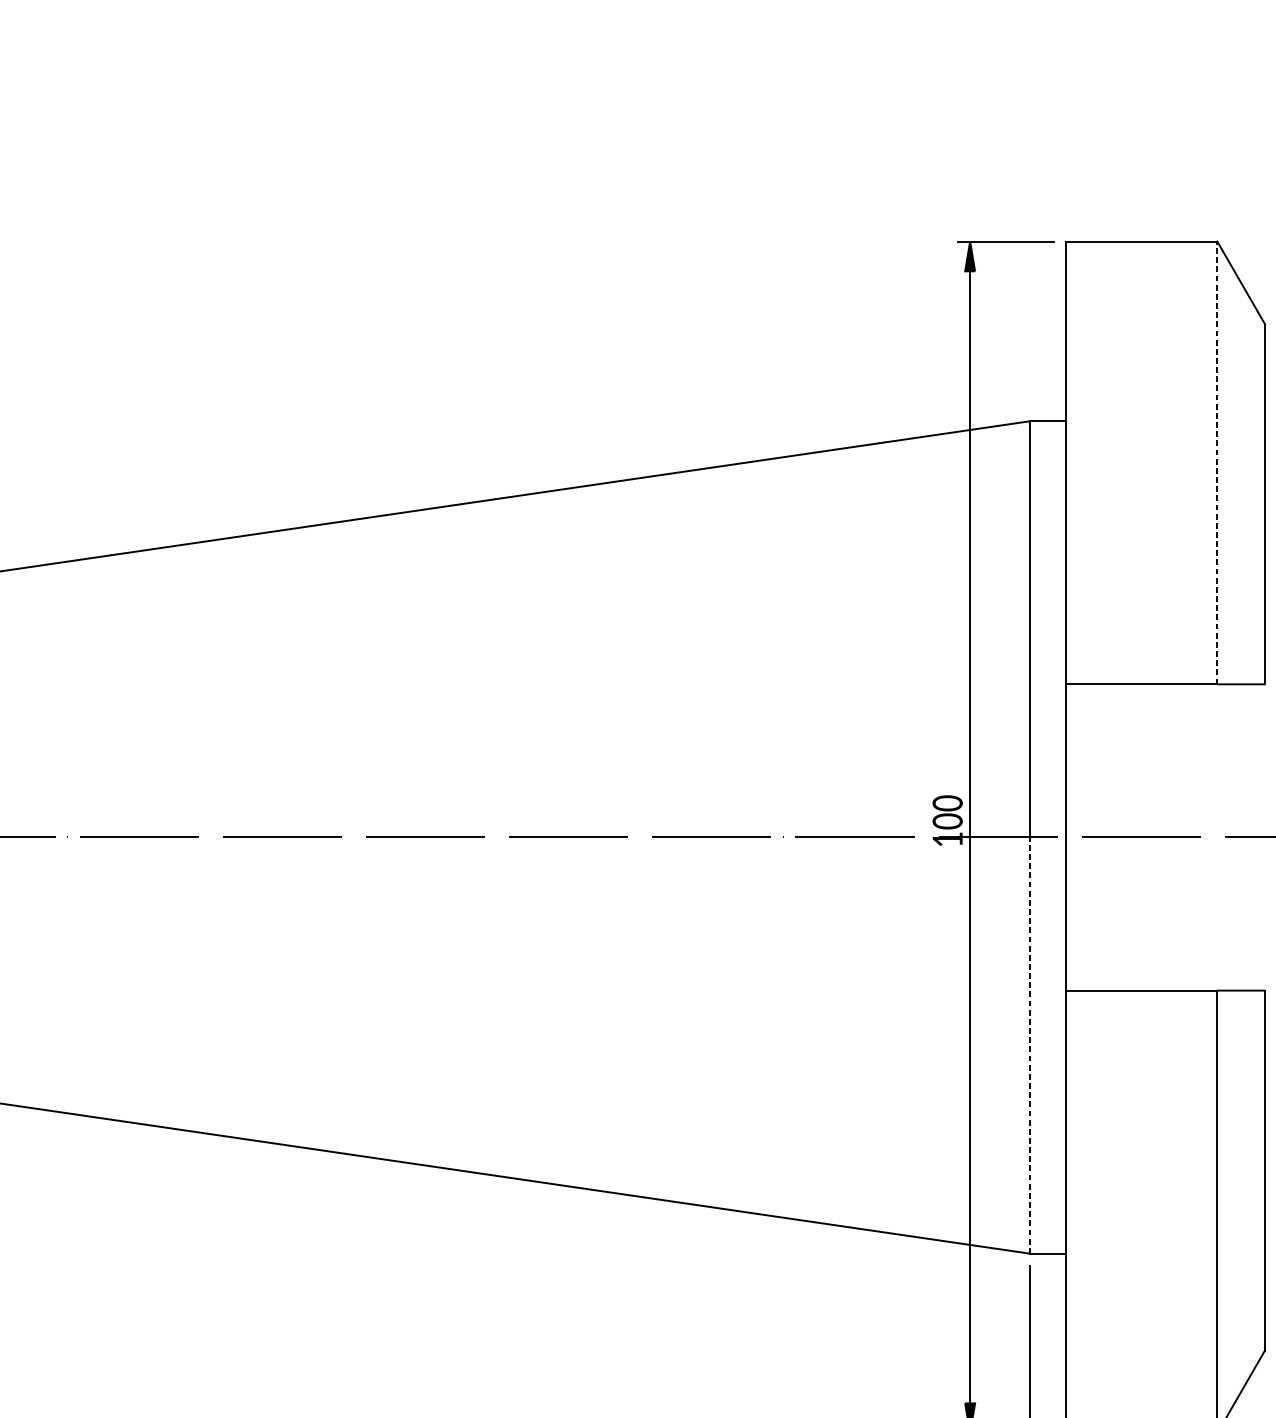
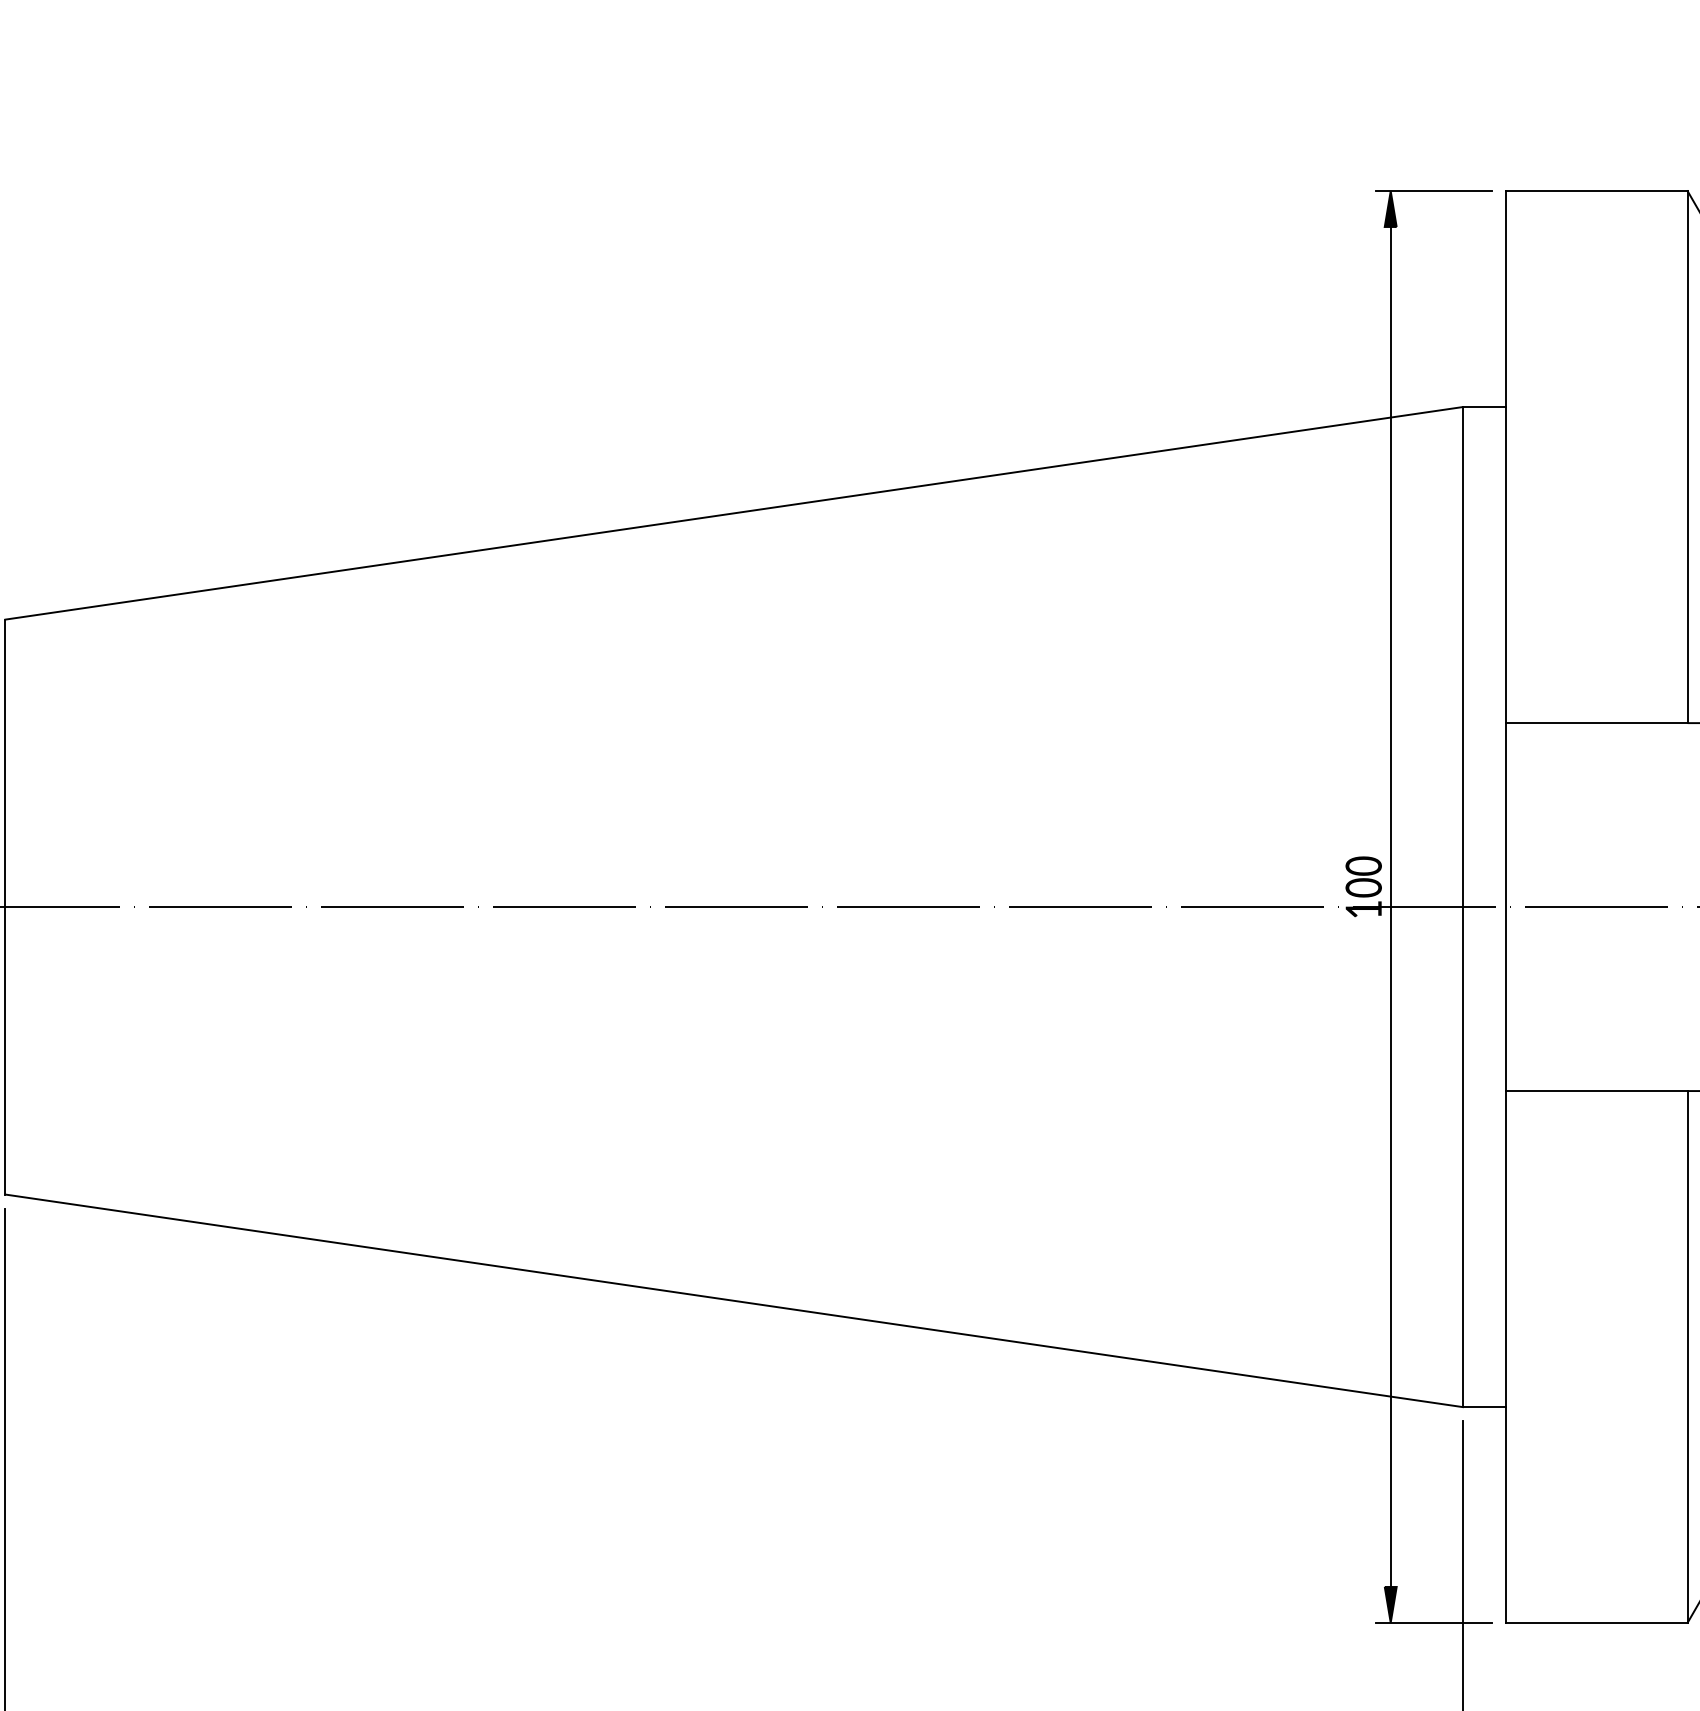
line: (1217, 463) -> (1687, 457), dashed -> solid
line: (1029, 1045) -> (1462, 1156), dashed -> solid

